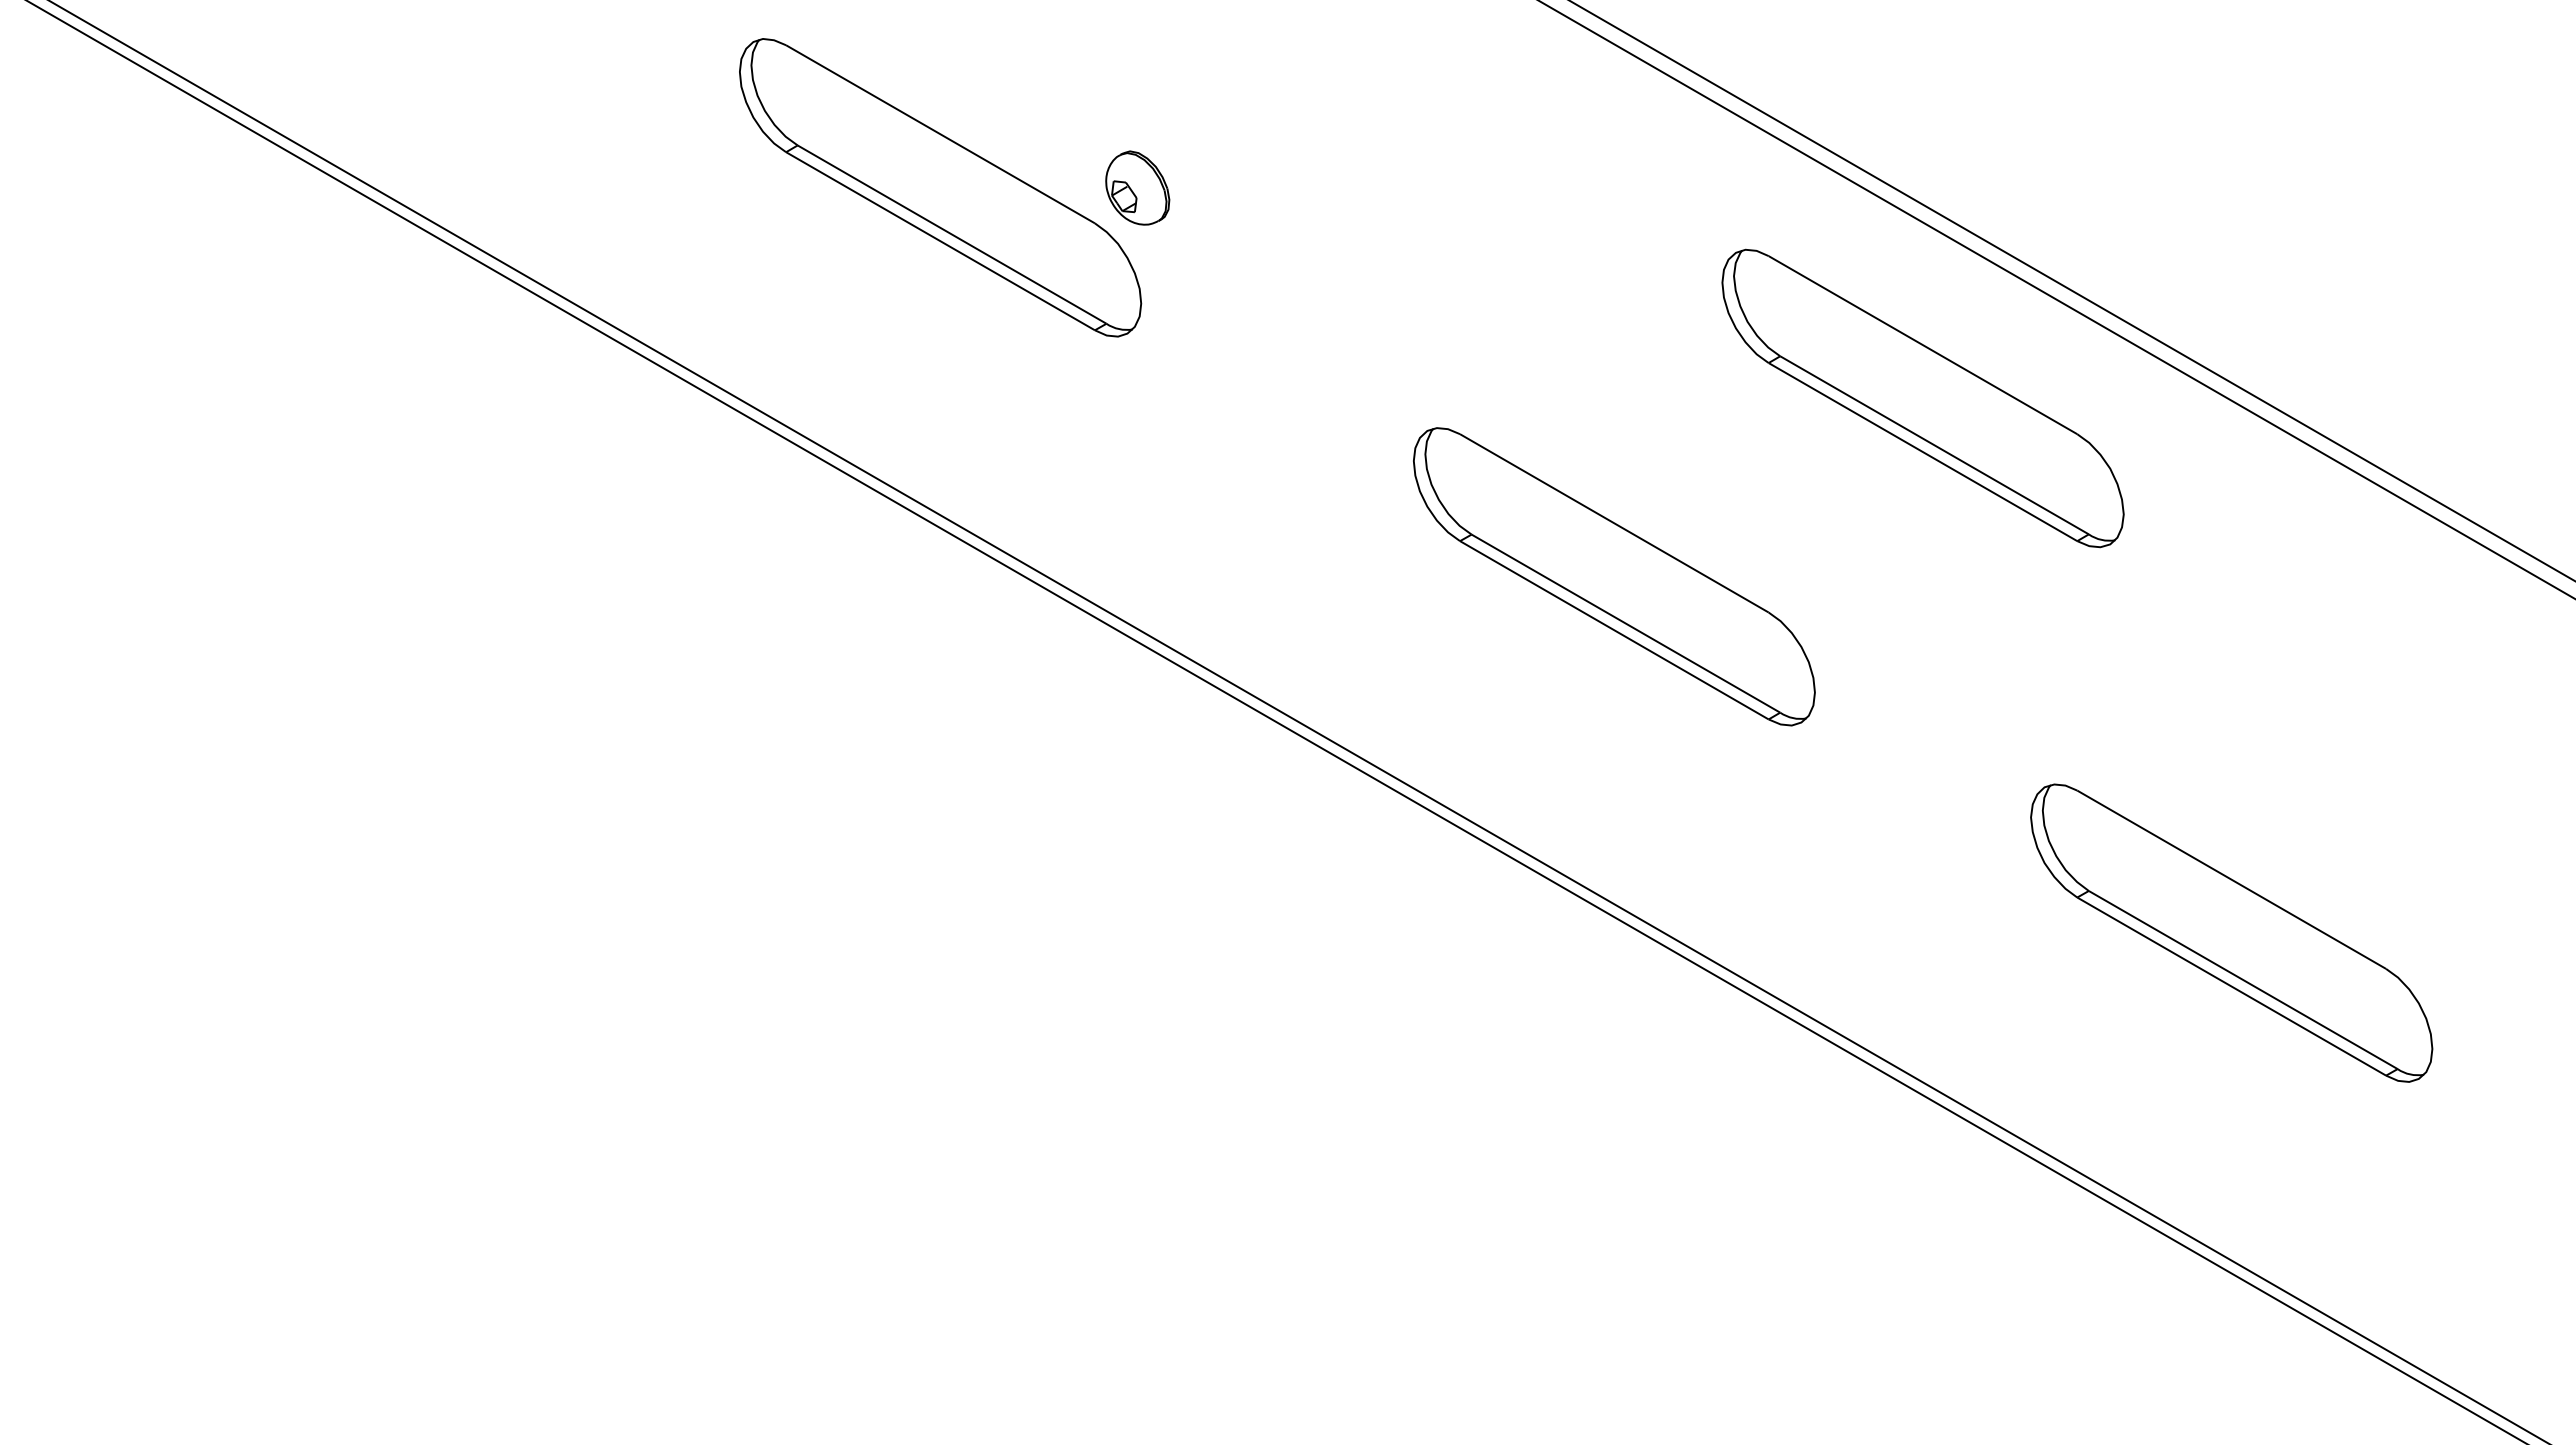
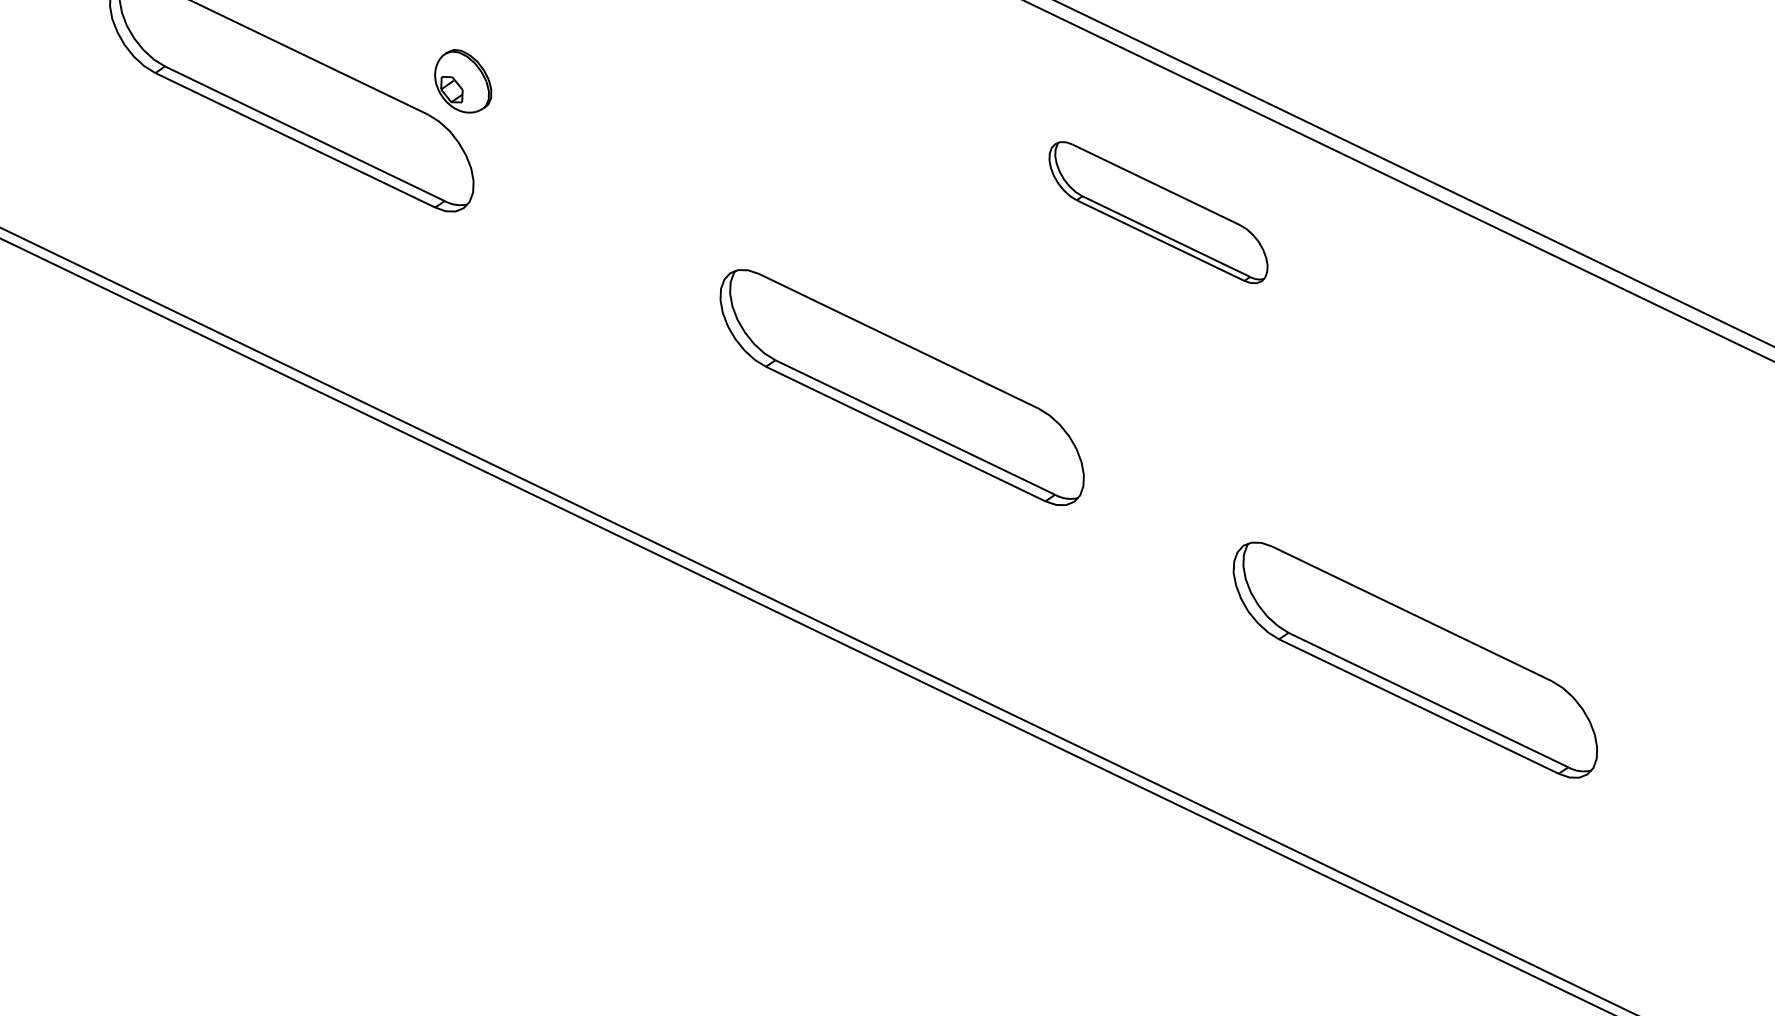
part: (1922, 398) -> (1158, 212), size x0.6
part: (2231, 932) -> (1415, 659), moved

